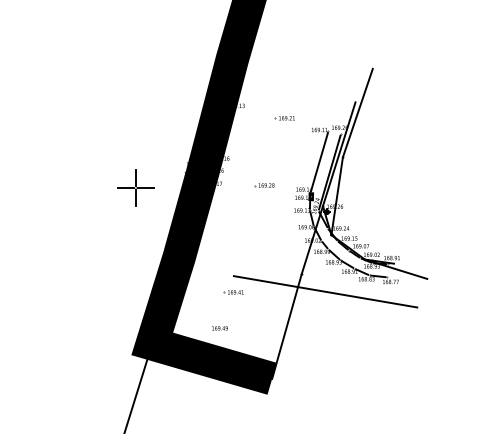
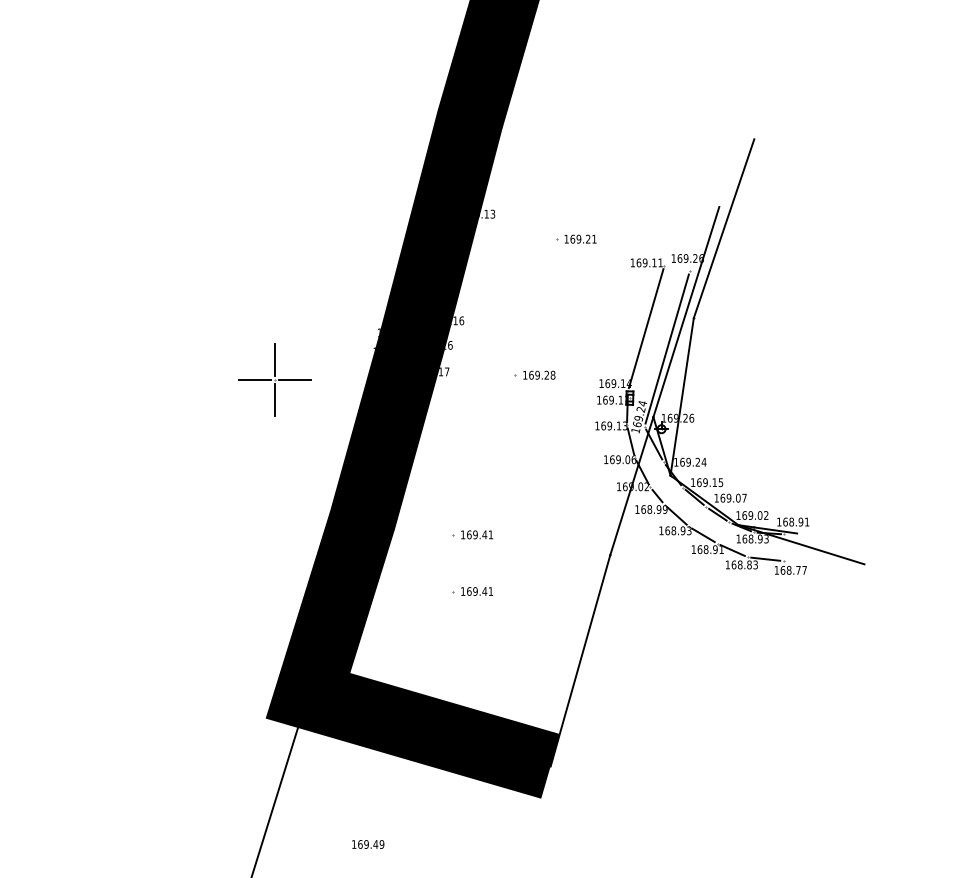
part: (233, 264) -> (472, 535), added
line: (325, 291) -> (658, 589), removed
text: (219, 328) -> (367, 844), moved

